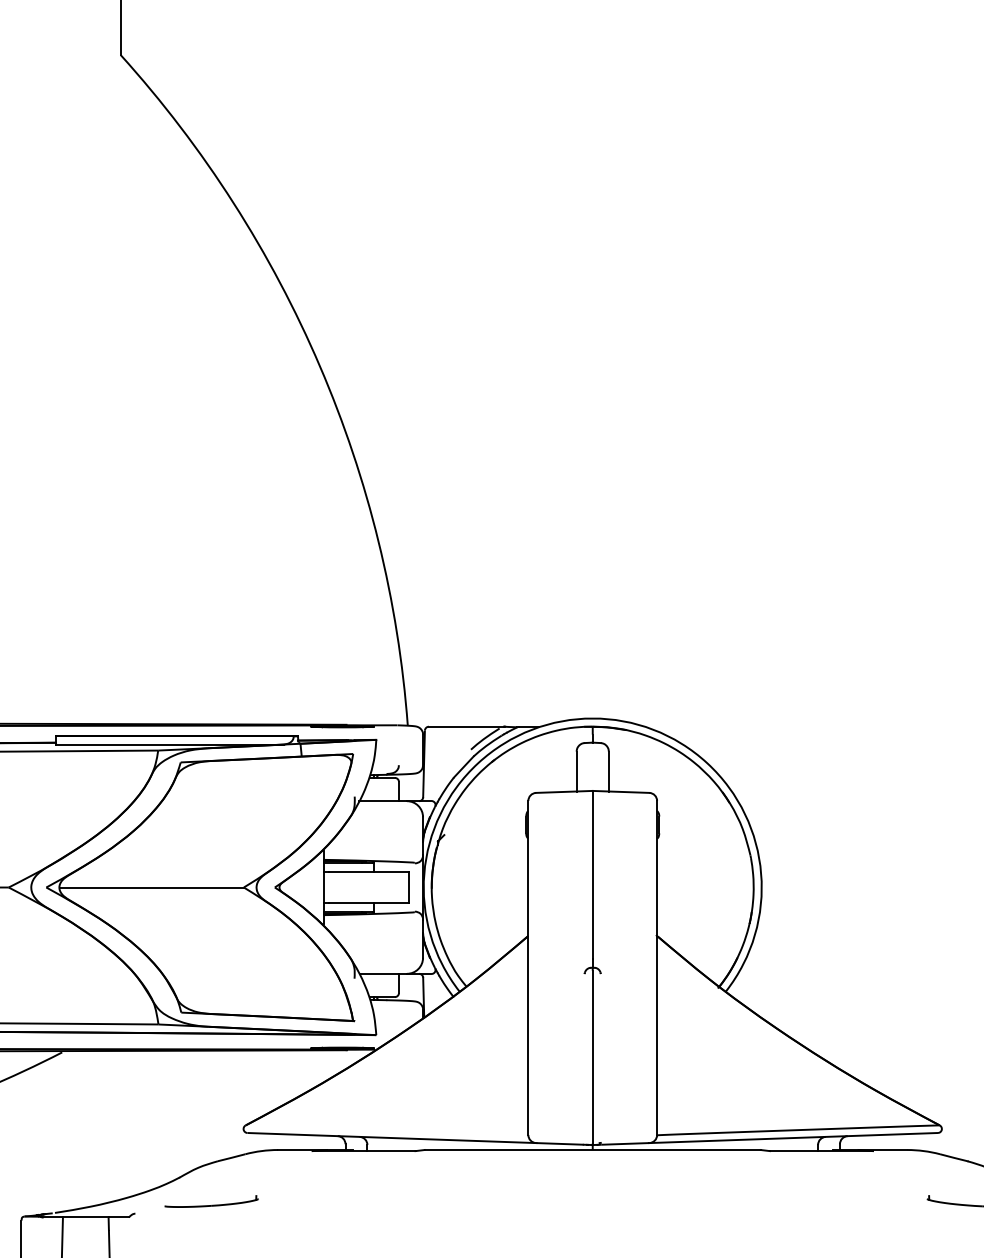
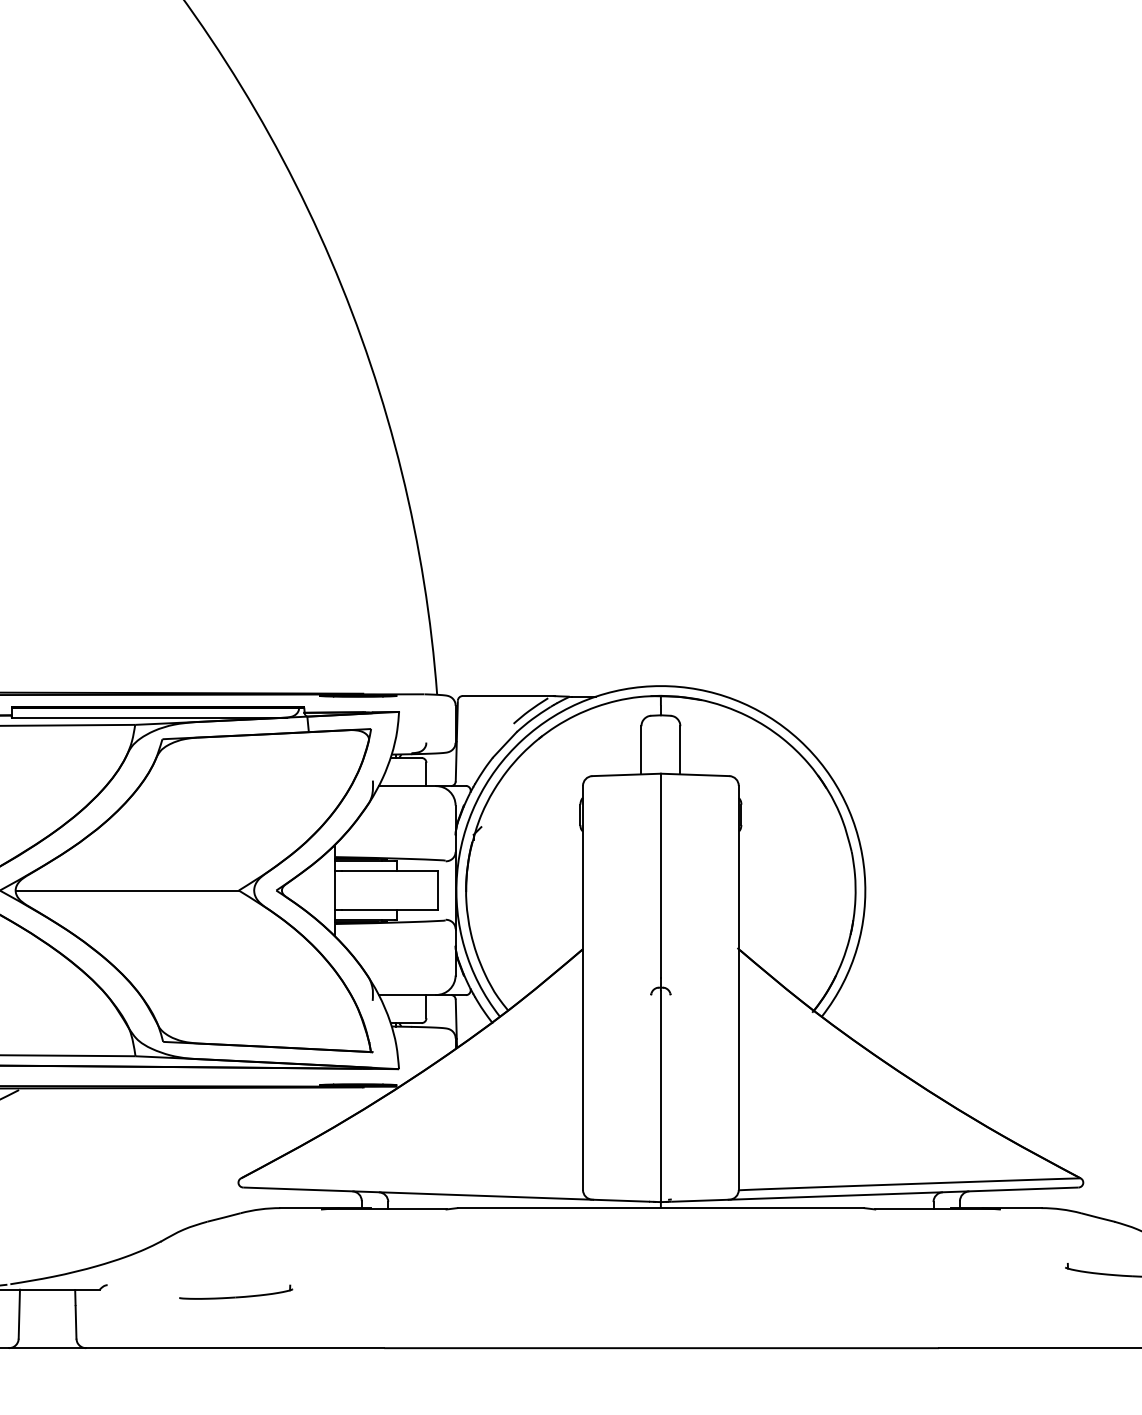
part: (211, 1201) -> (235, 1292), moved

